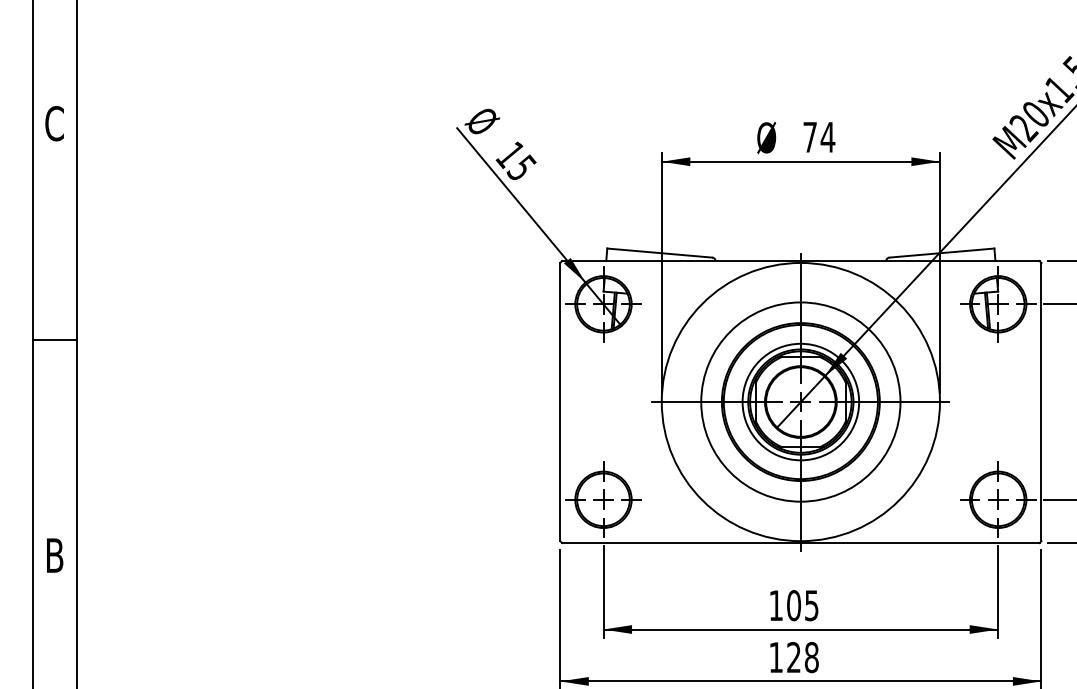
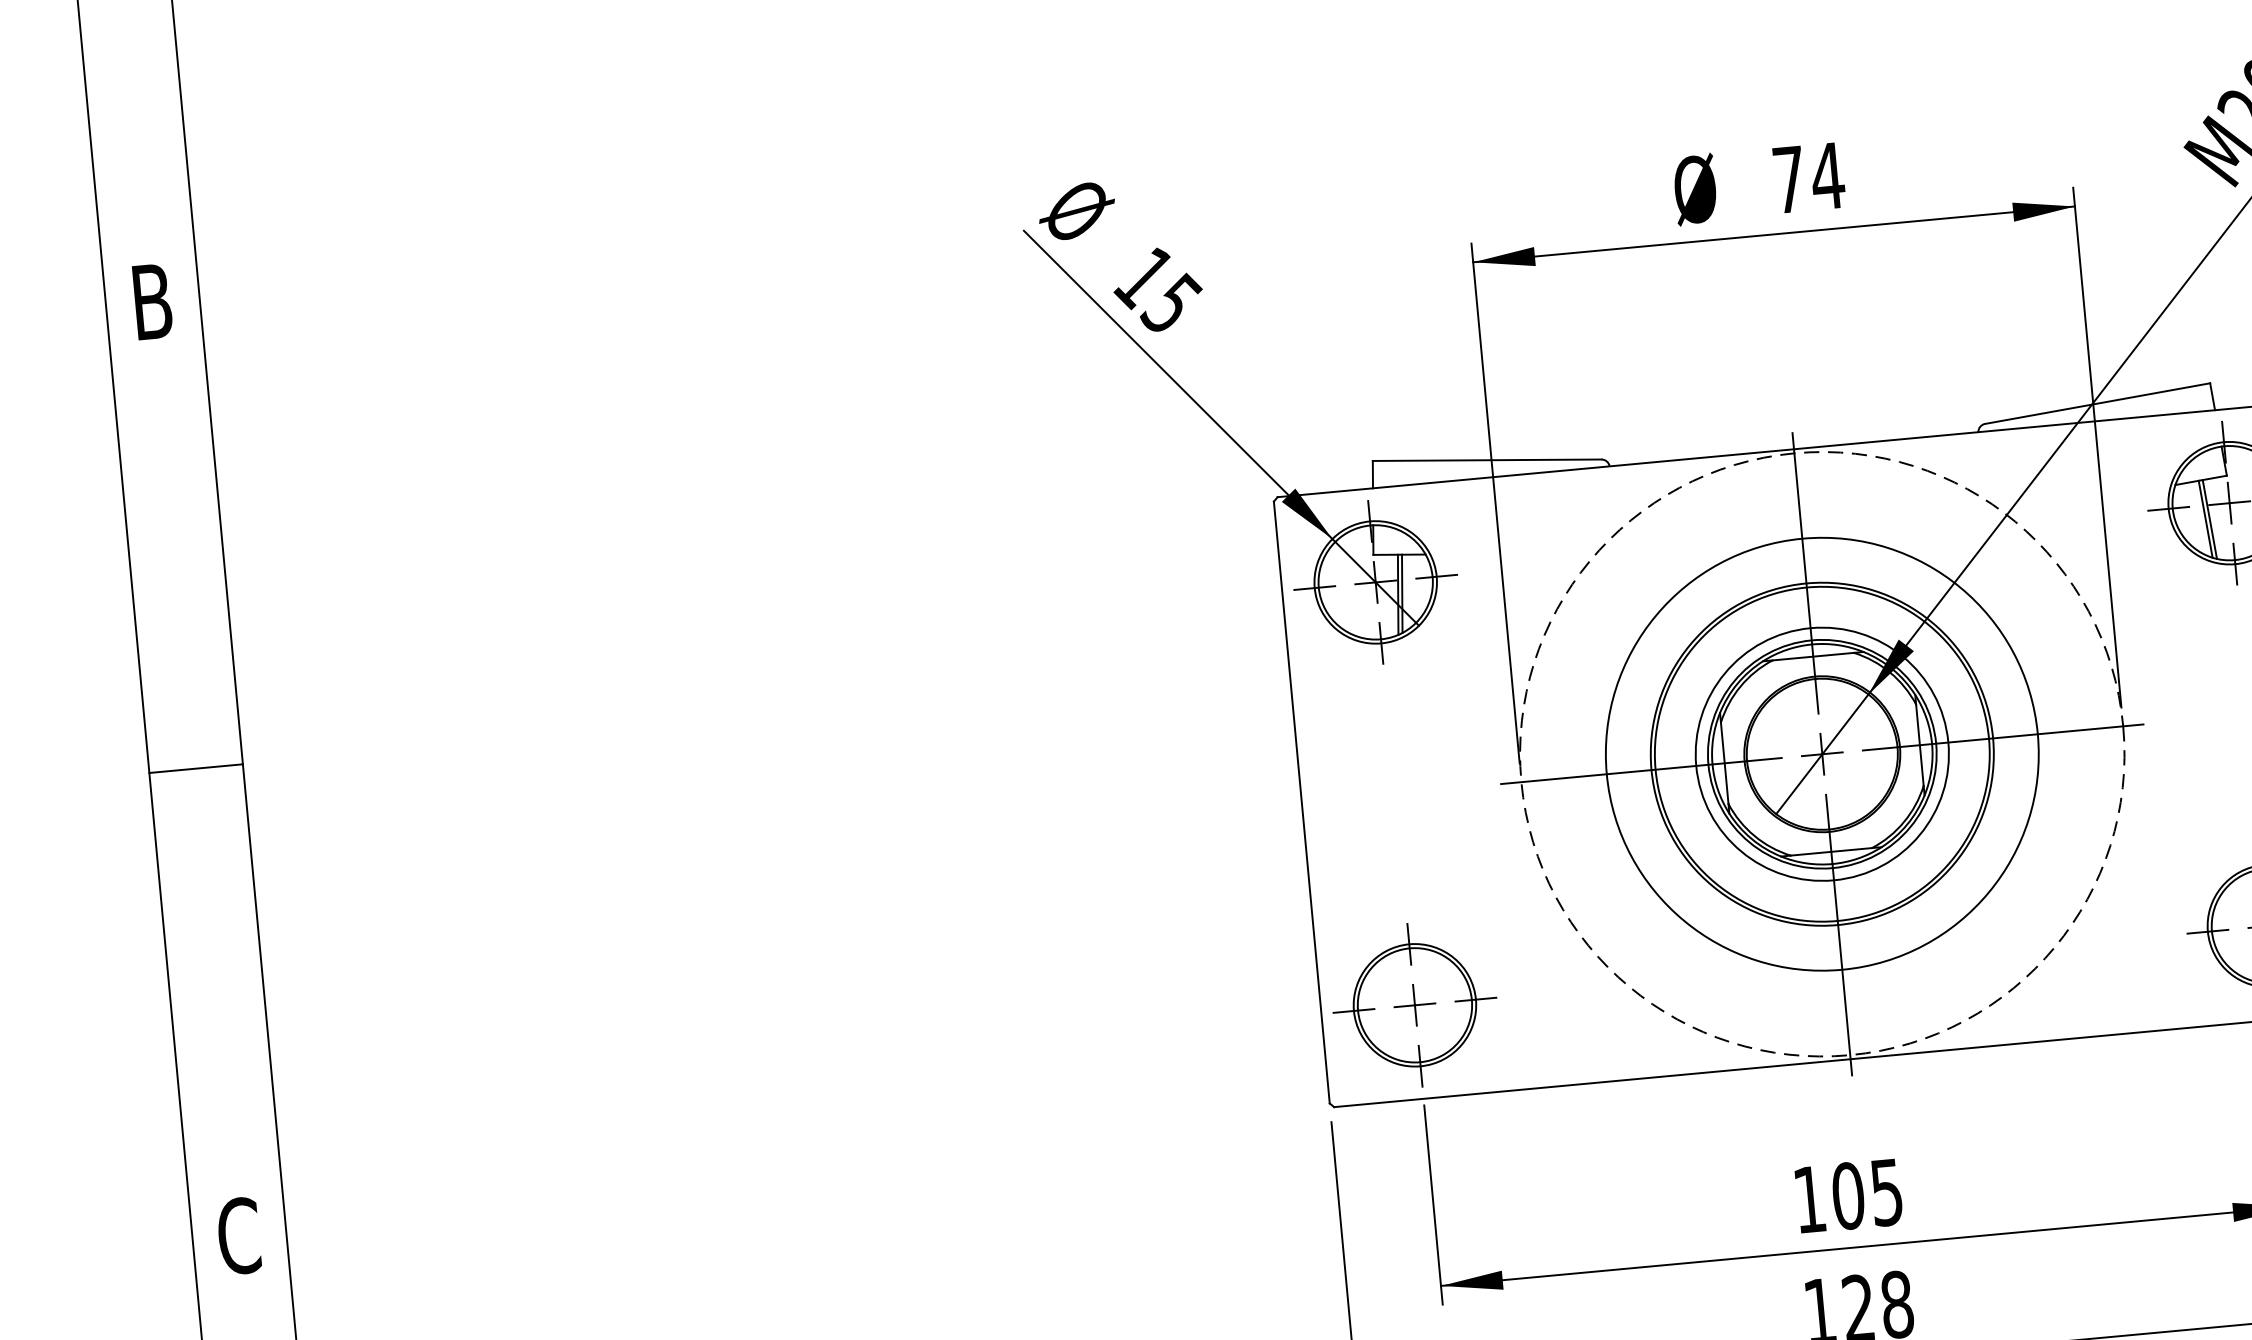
text: (54, 123) -> (151, 301), C -> B
circle: (800, 401) -> (1821, 753), solid -> dashed
text: (54, 555) -> (238, 1235), B -> C

